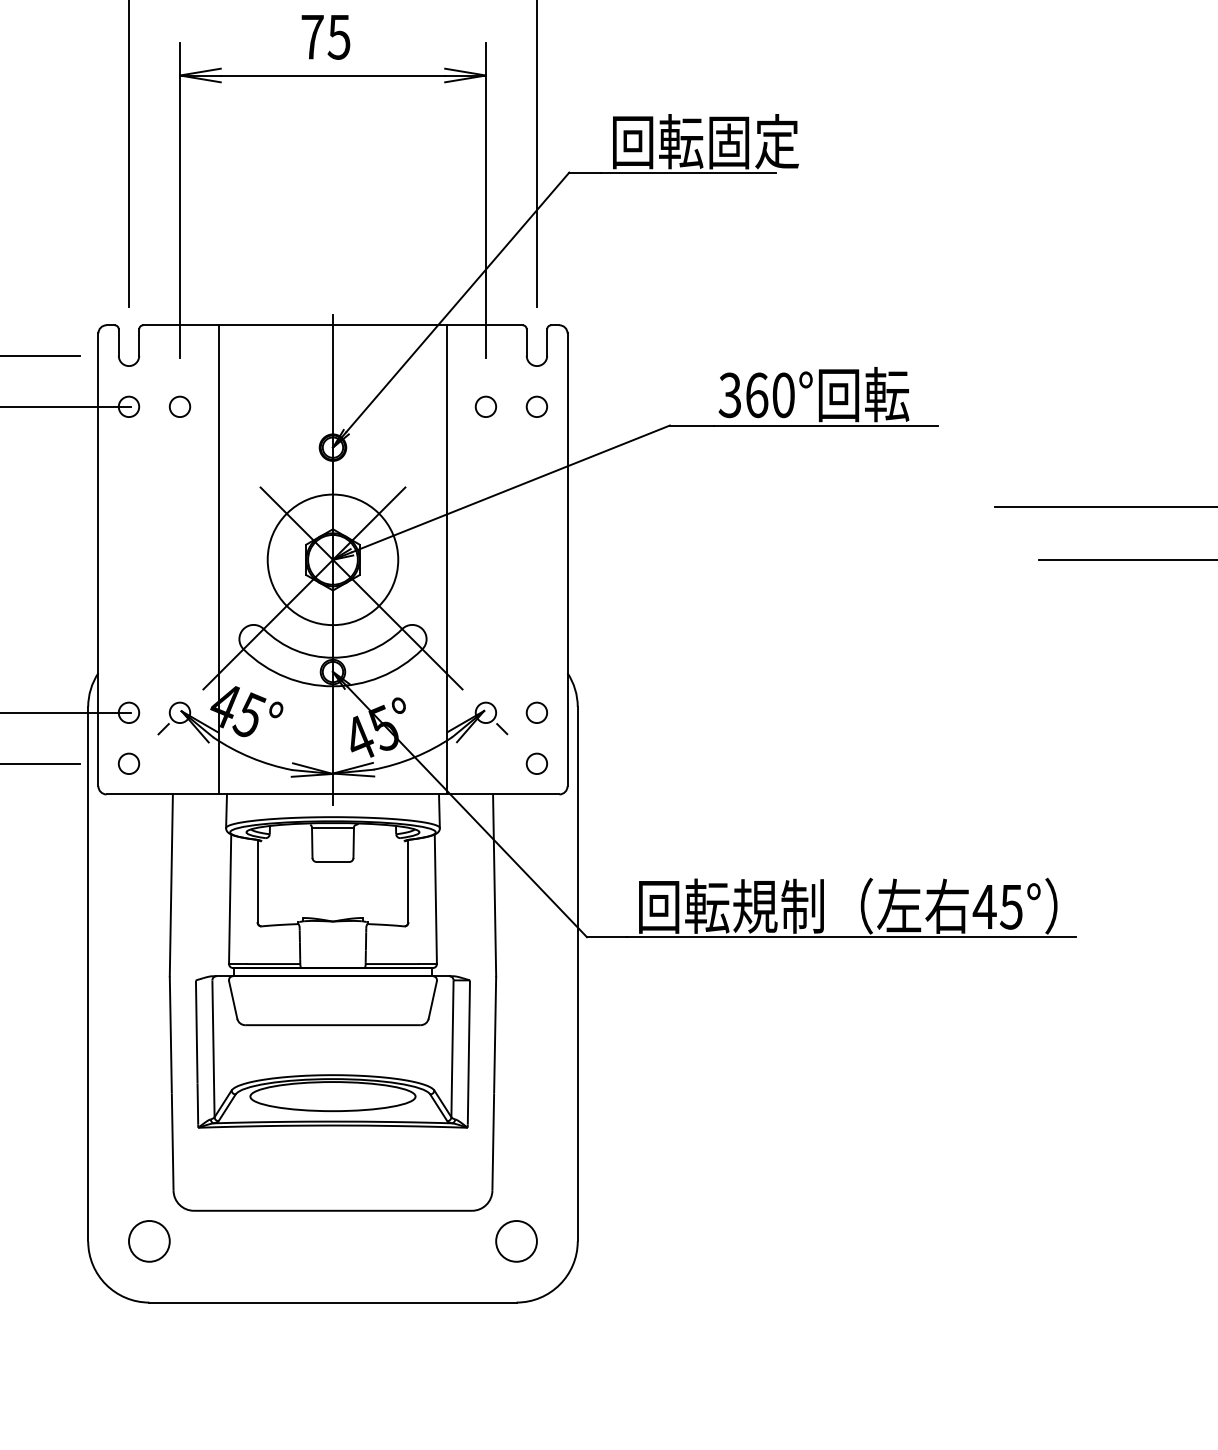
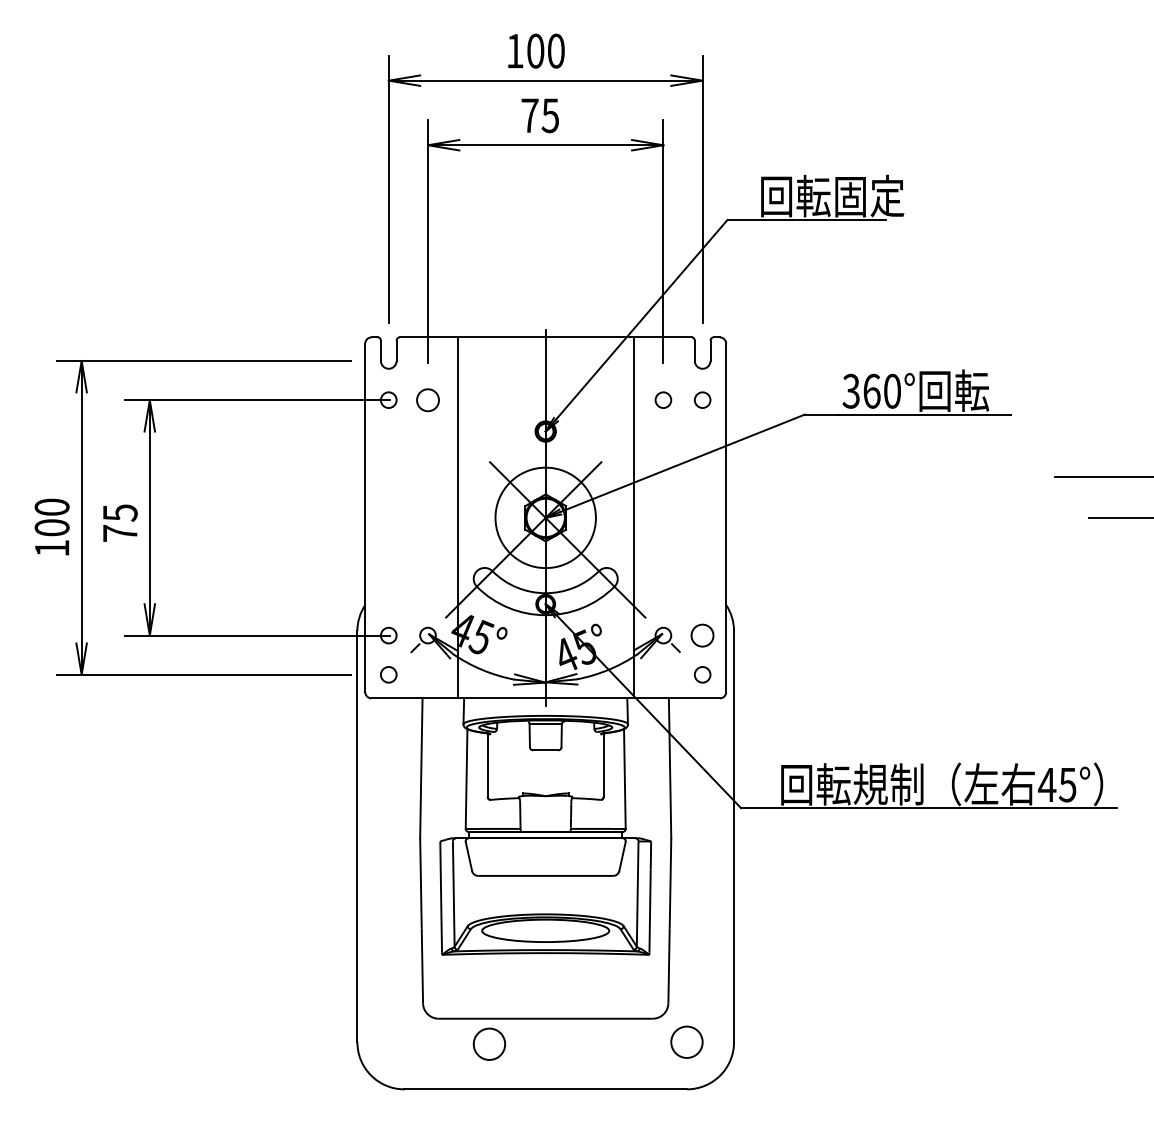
circle: (179, 405) -> (427, 399), size x1.4
circle: (536, 712) -> (702, 635), size x1.4
circle: (148, 1240) -> (488, 1043), moved

